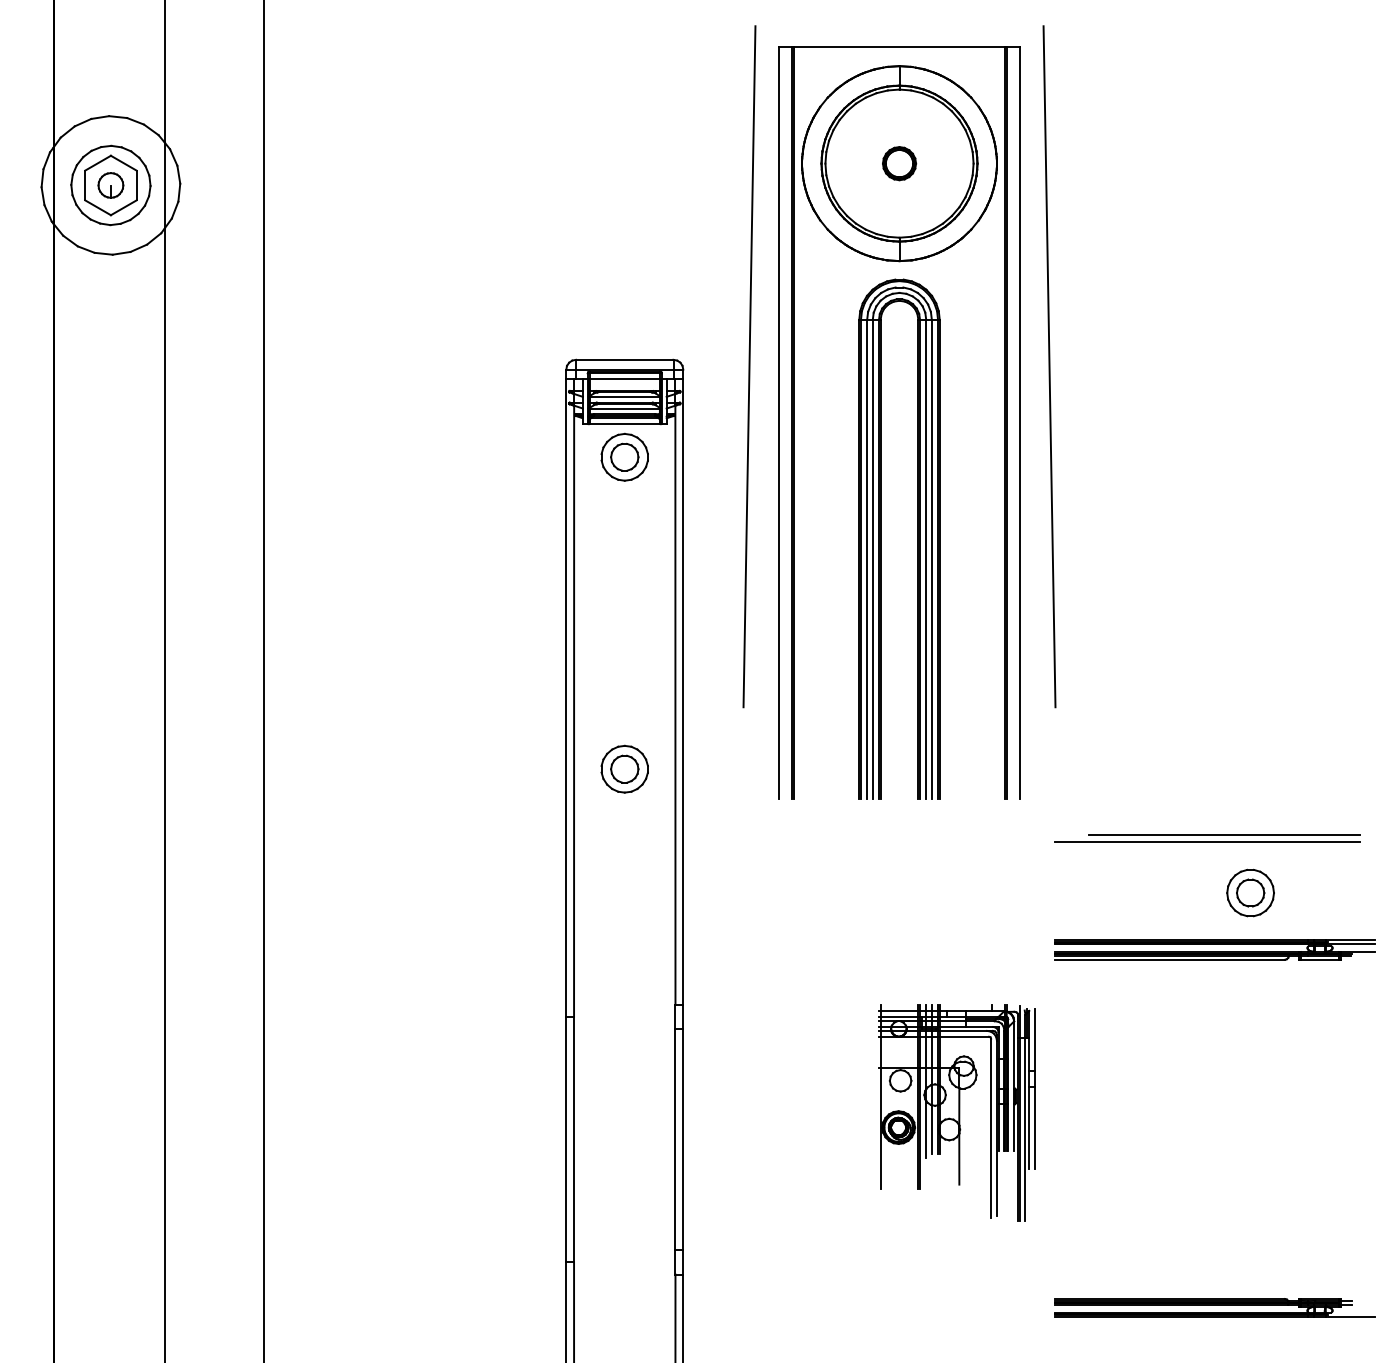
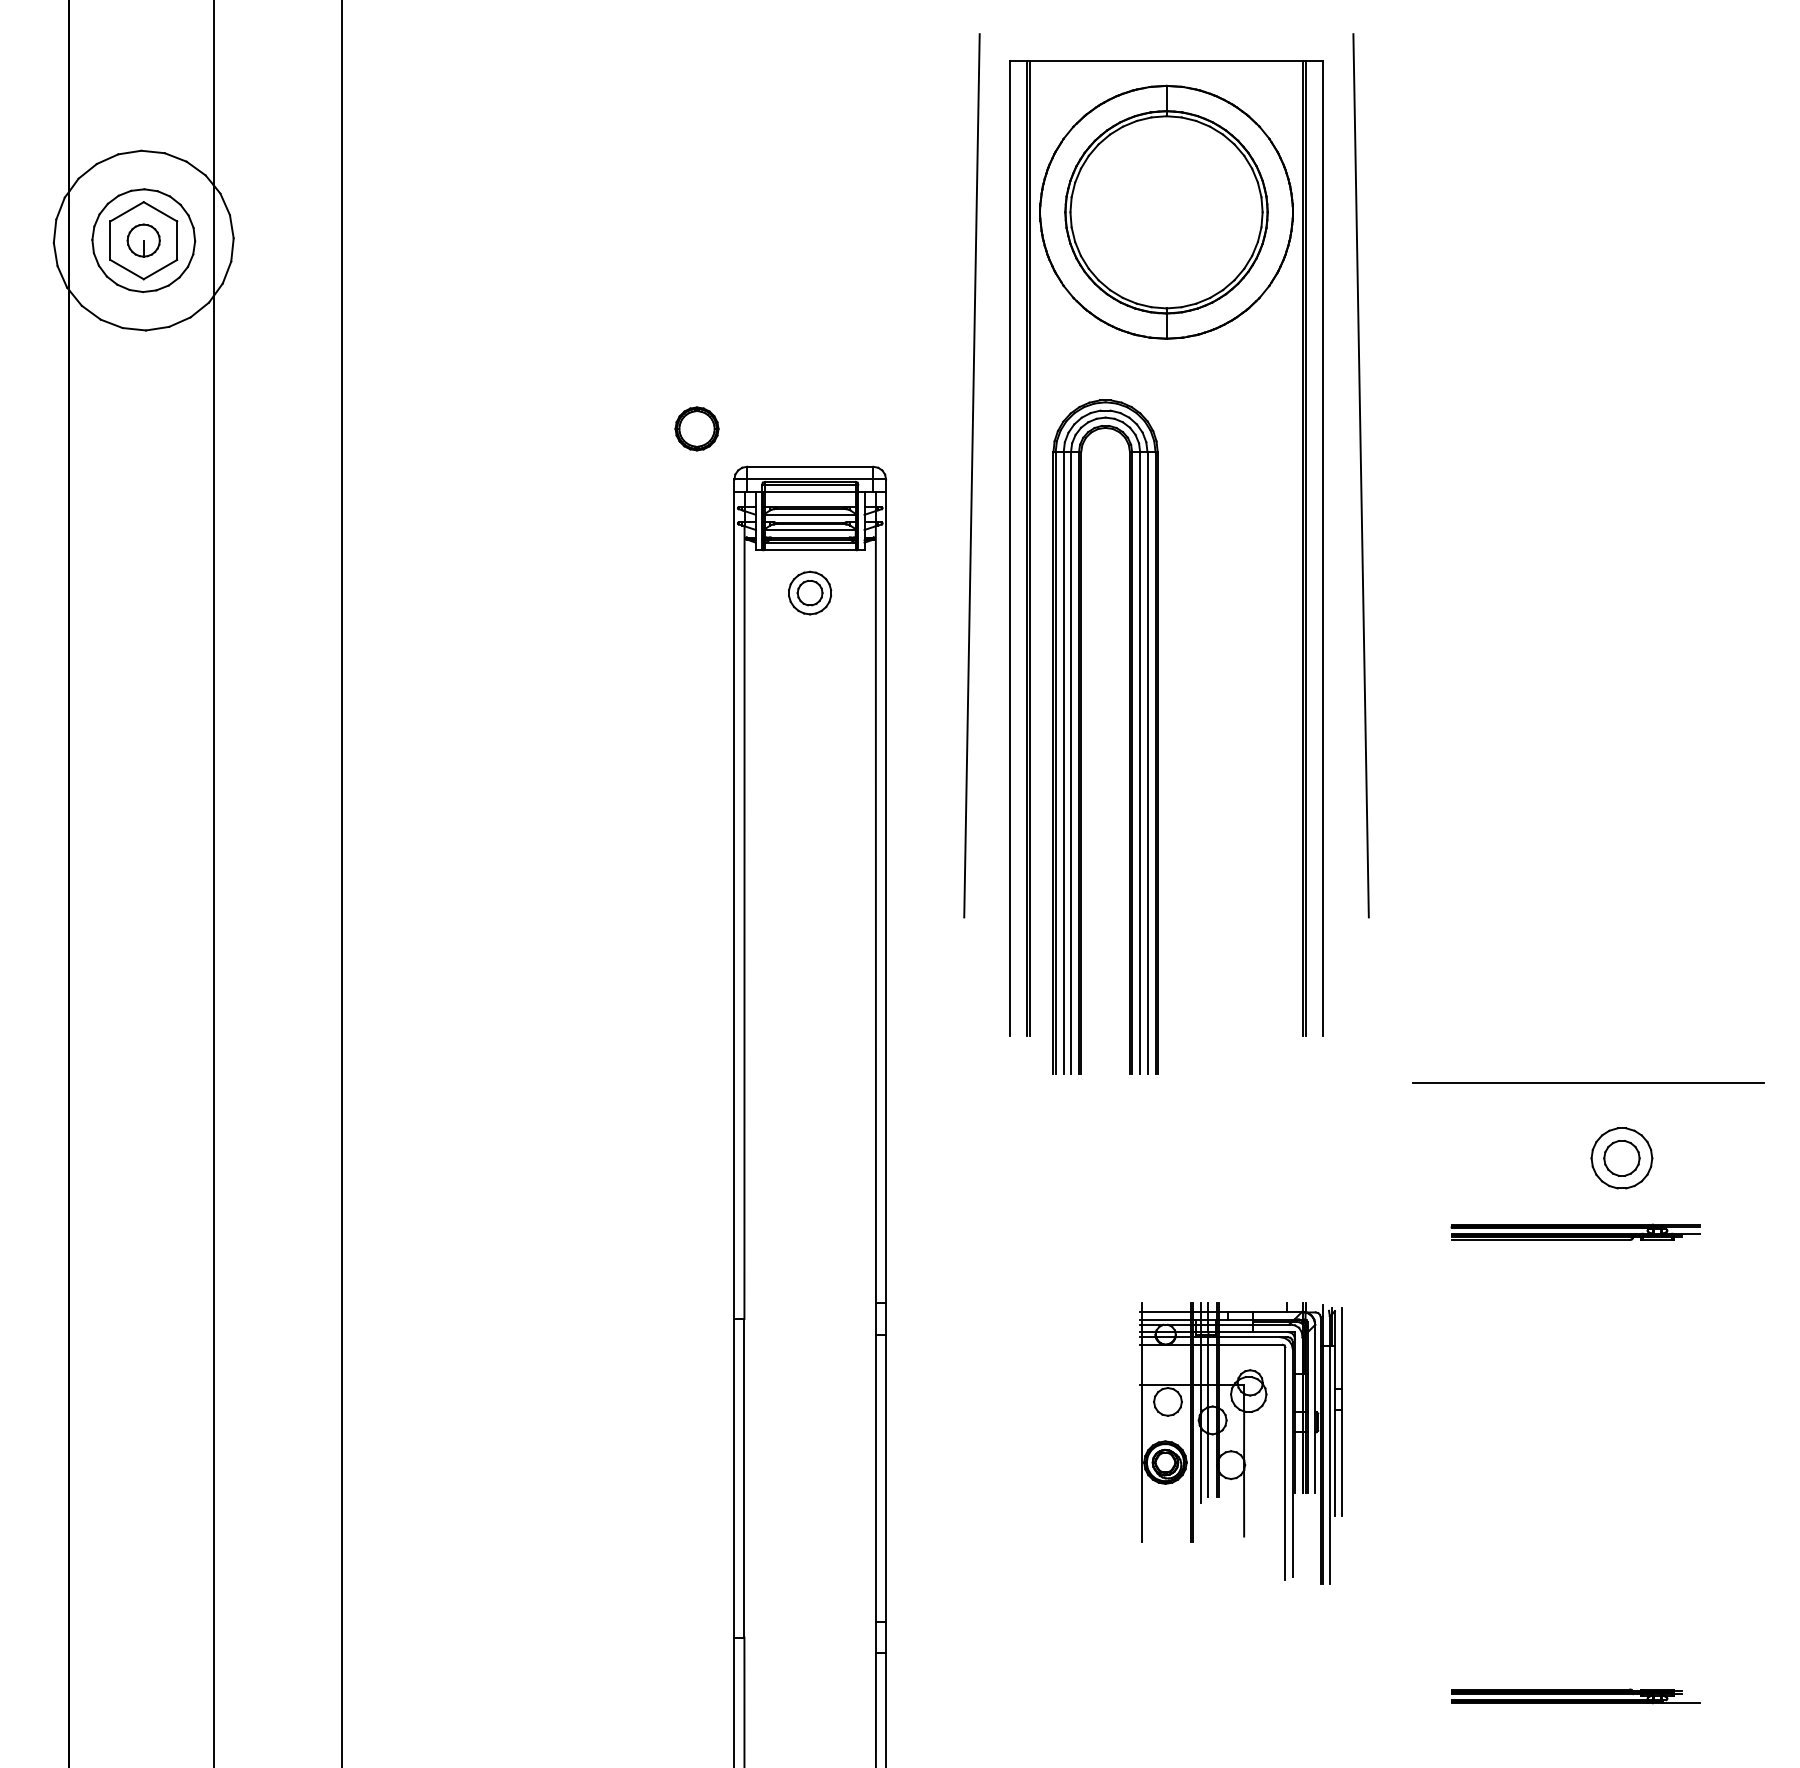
part: (899, 163) -> (697, 428), moved
part: (624, 456) -> (809, 592), size x0.7
part: (881, 538) -> (1082, 736), moved
part: (624, 768) -> (809, 996), removed
line: (1207, 842) -> (1566, 1092), removed
part: (1214, 949) -> (1575, 1231), size x0.6
part: (1214, 1307) -> (1575, 1695), size x0.6

